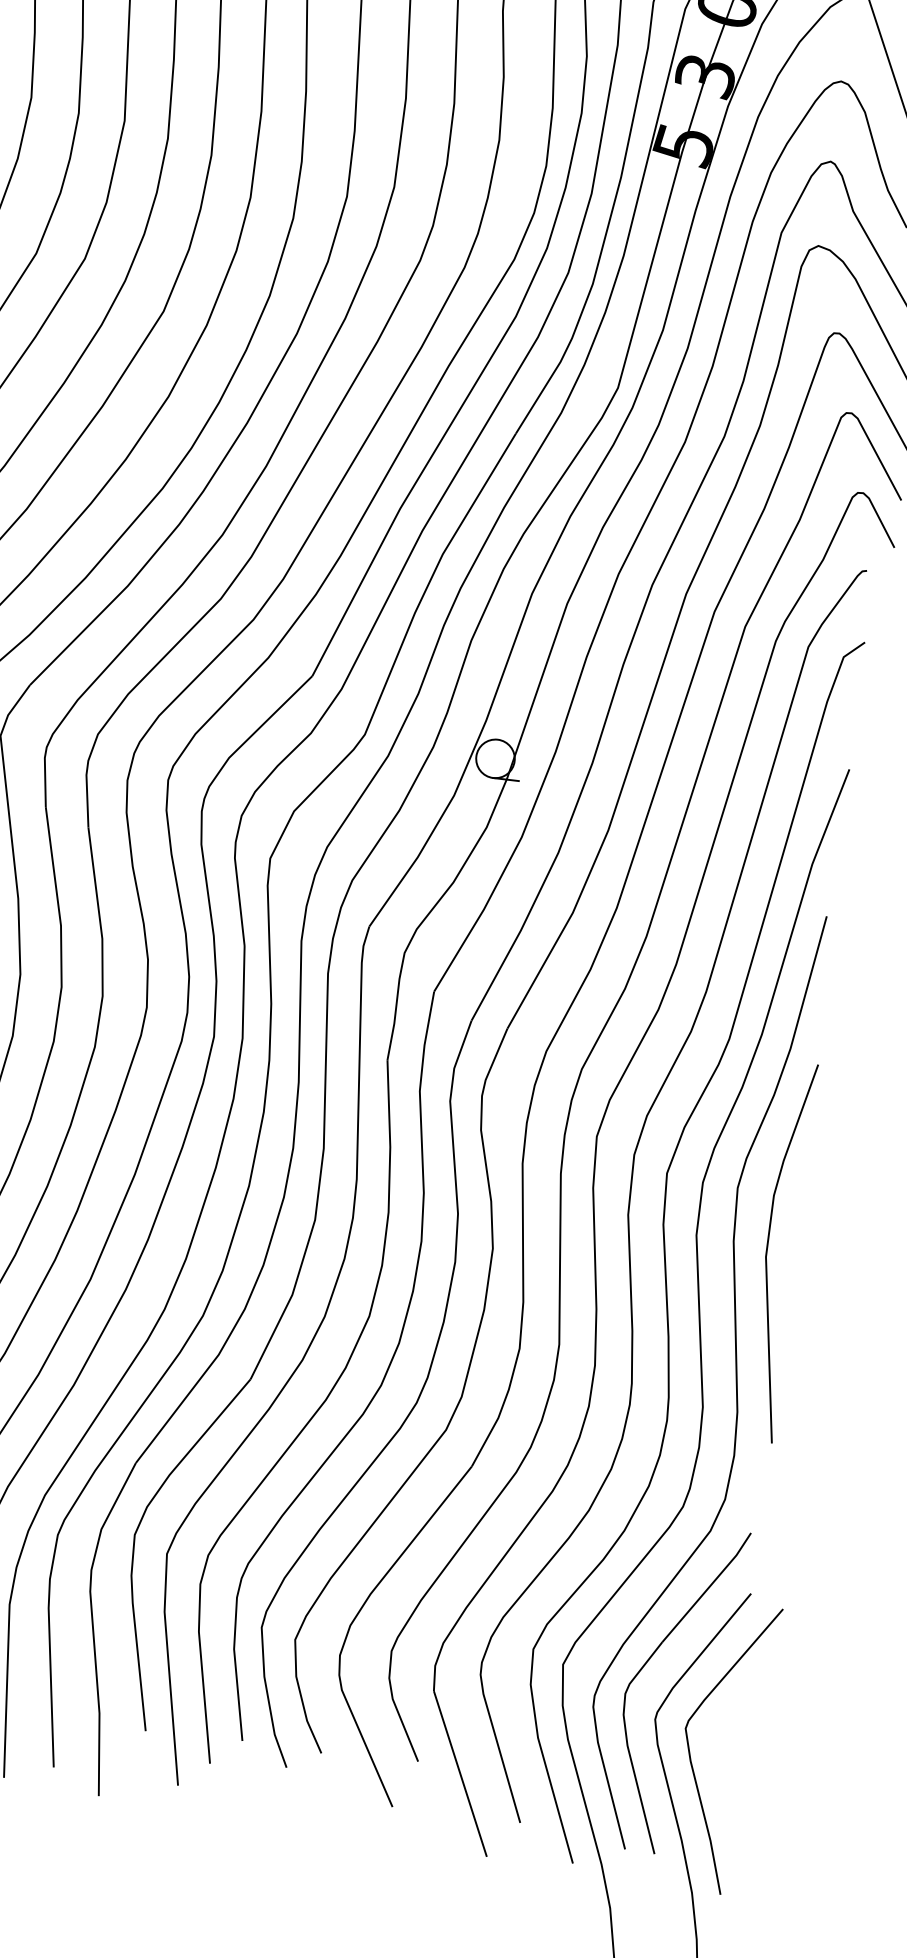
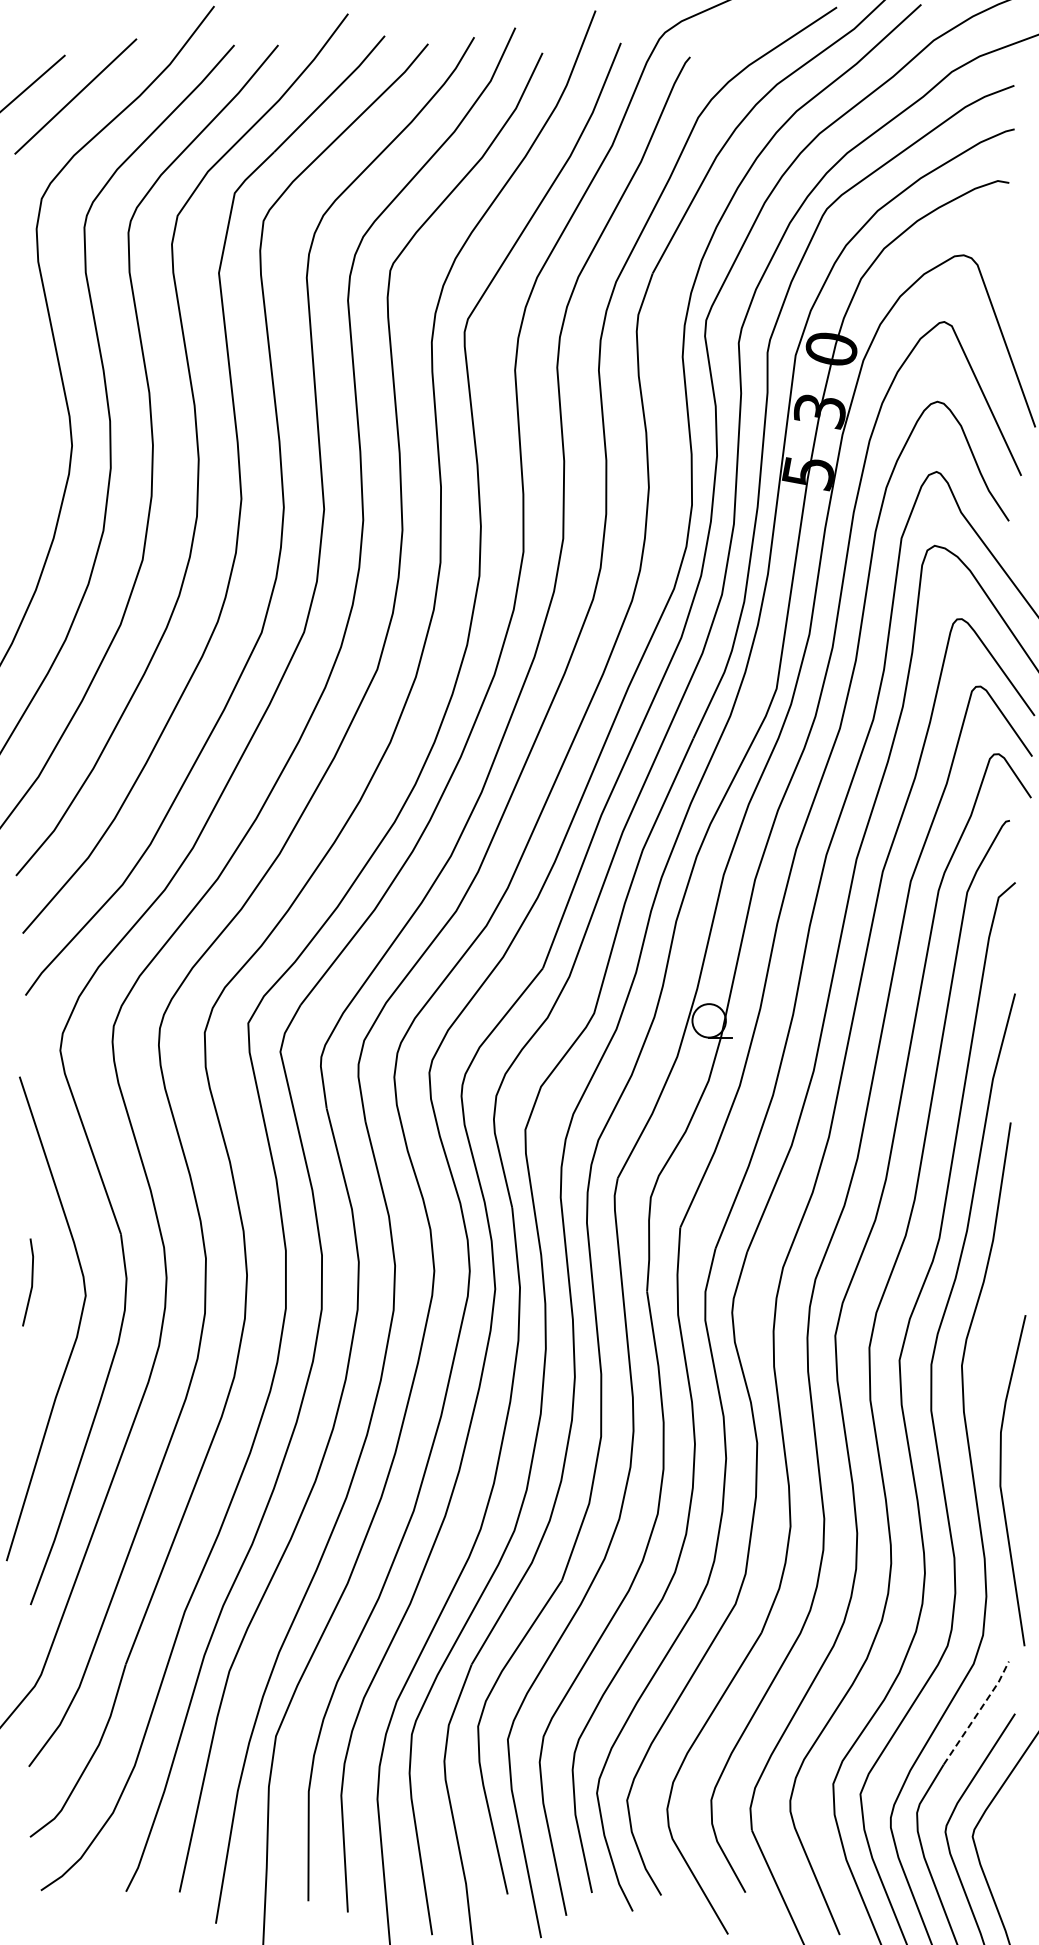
line: (768, 1250) -> (1001, 1480), moved
line: (709, 1588) -> (978, 1713), solid -> dashed

